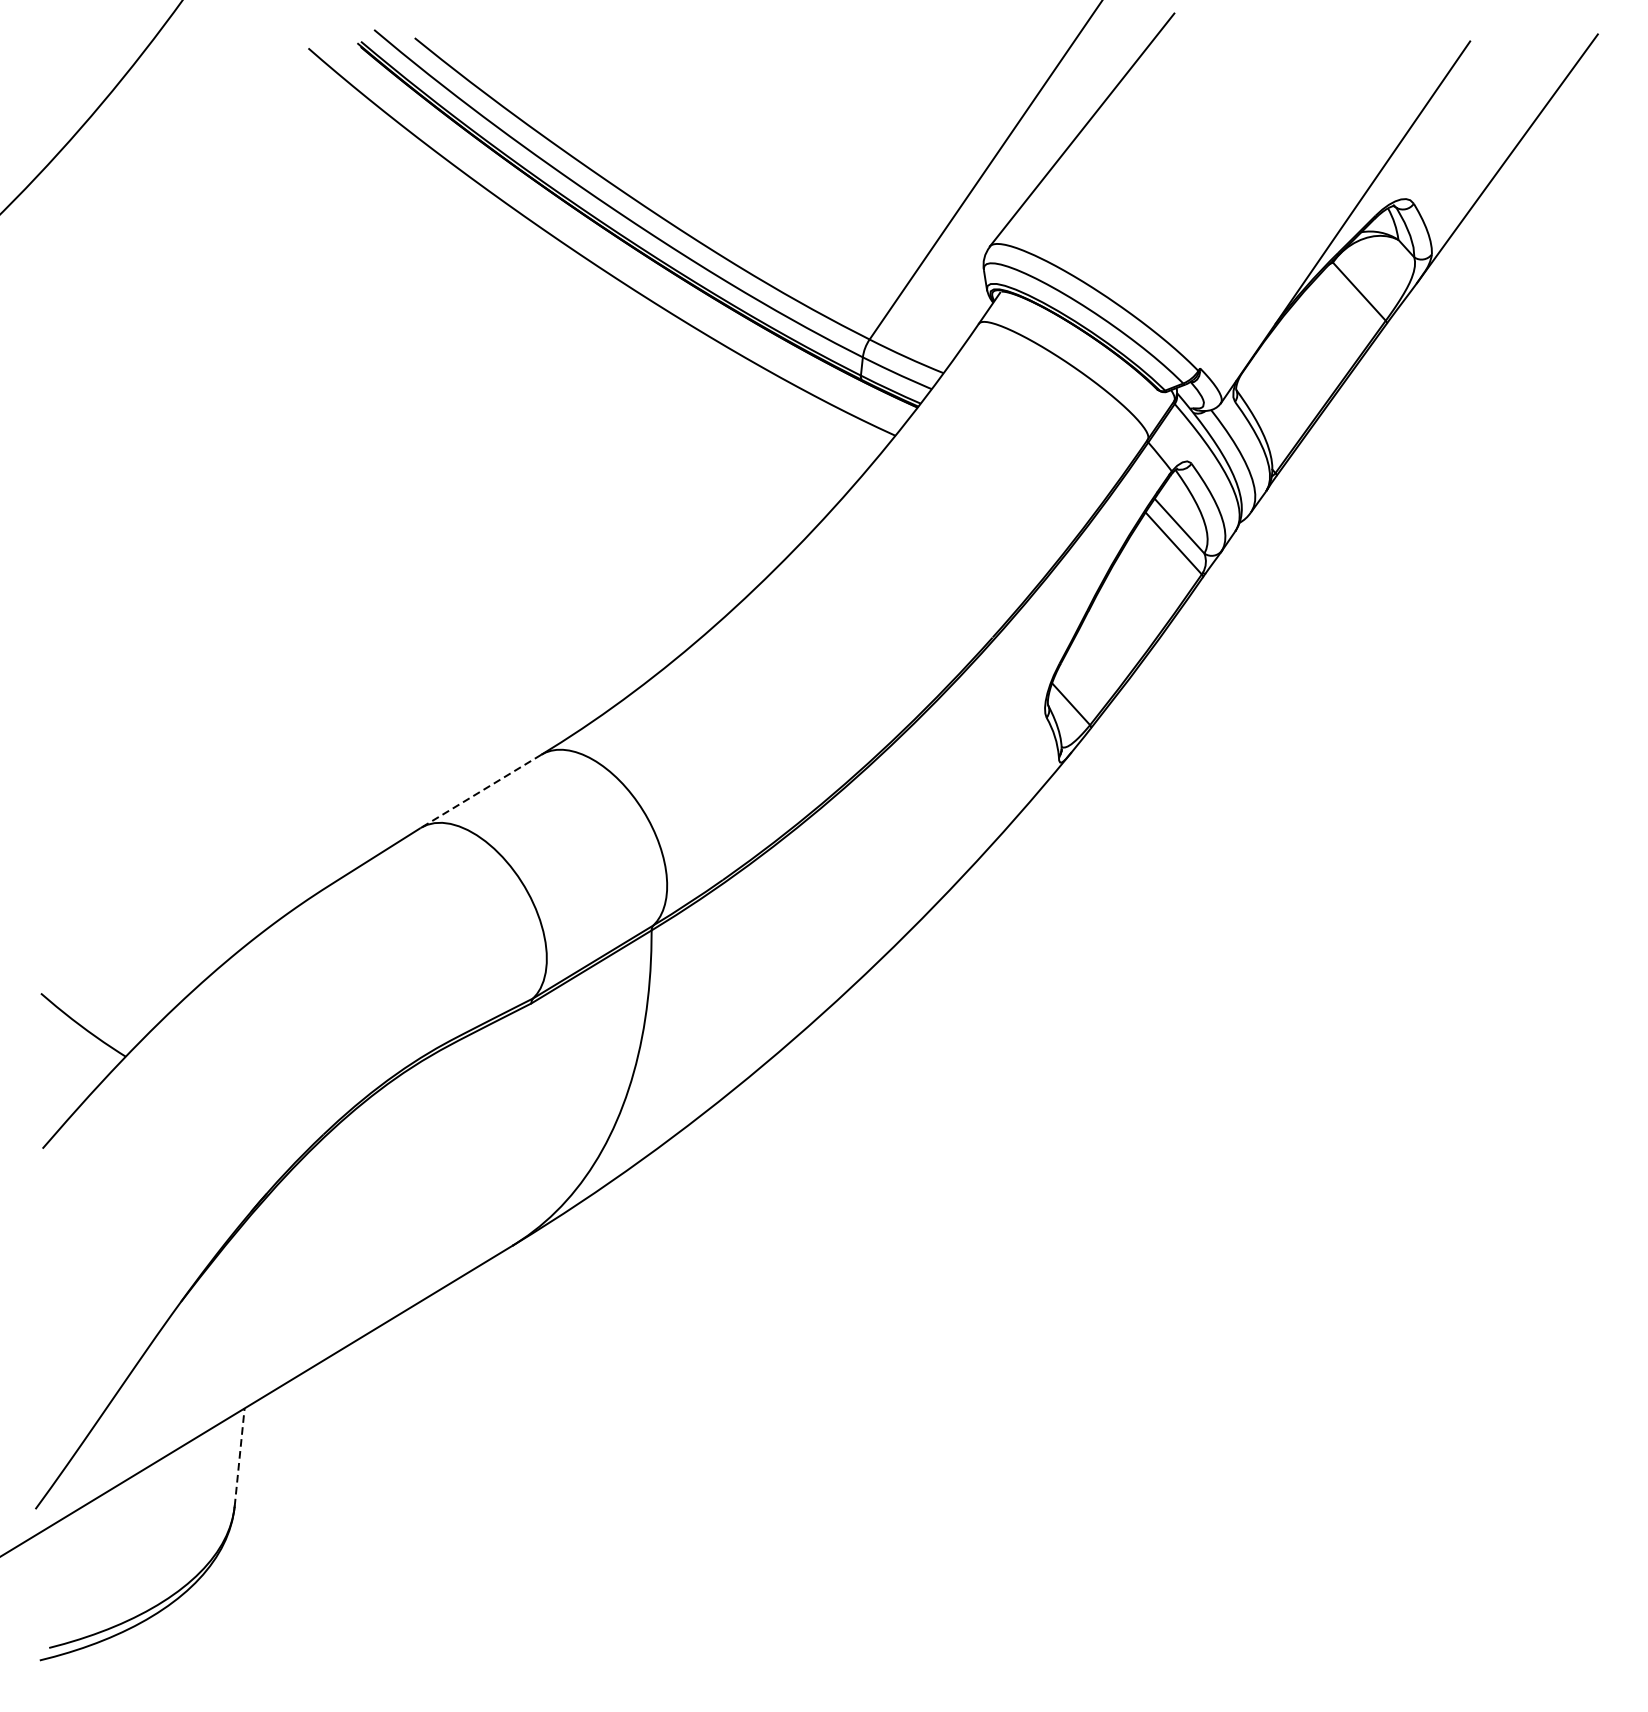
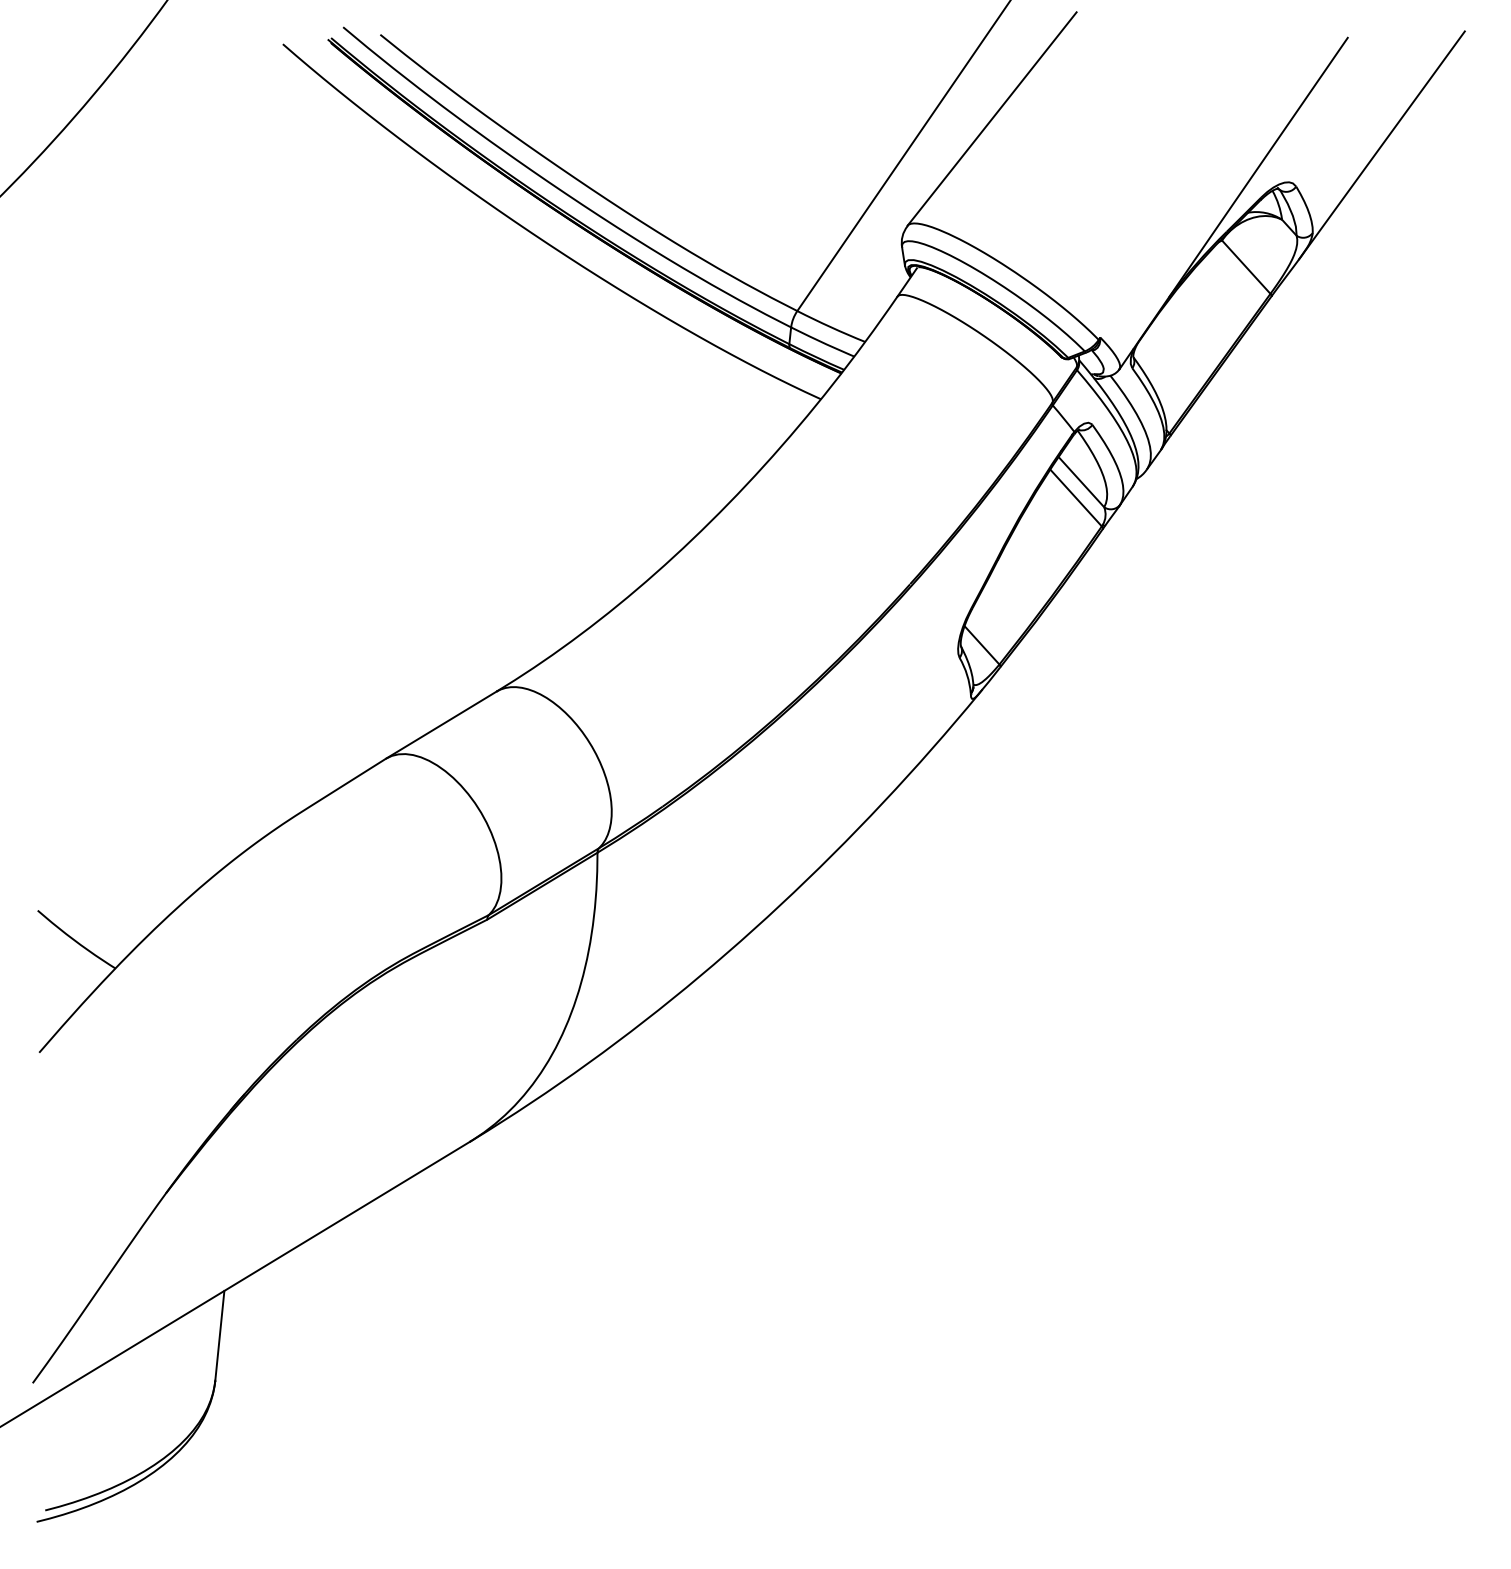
line: (481, 791) -> (441, 725), dashed -> solid
line: (239, 1457) -> (219, 1335), dashed -> solid

